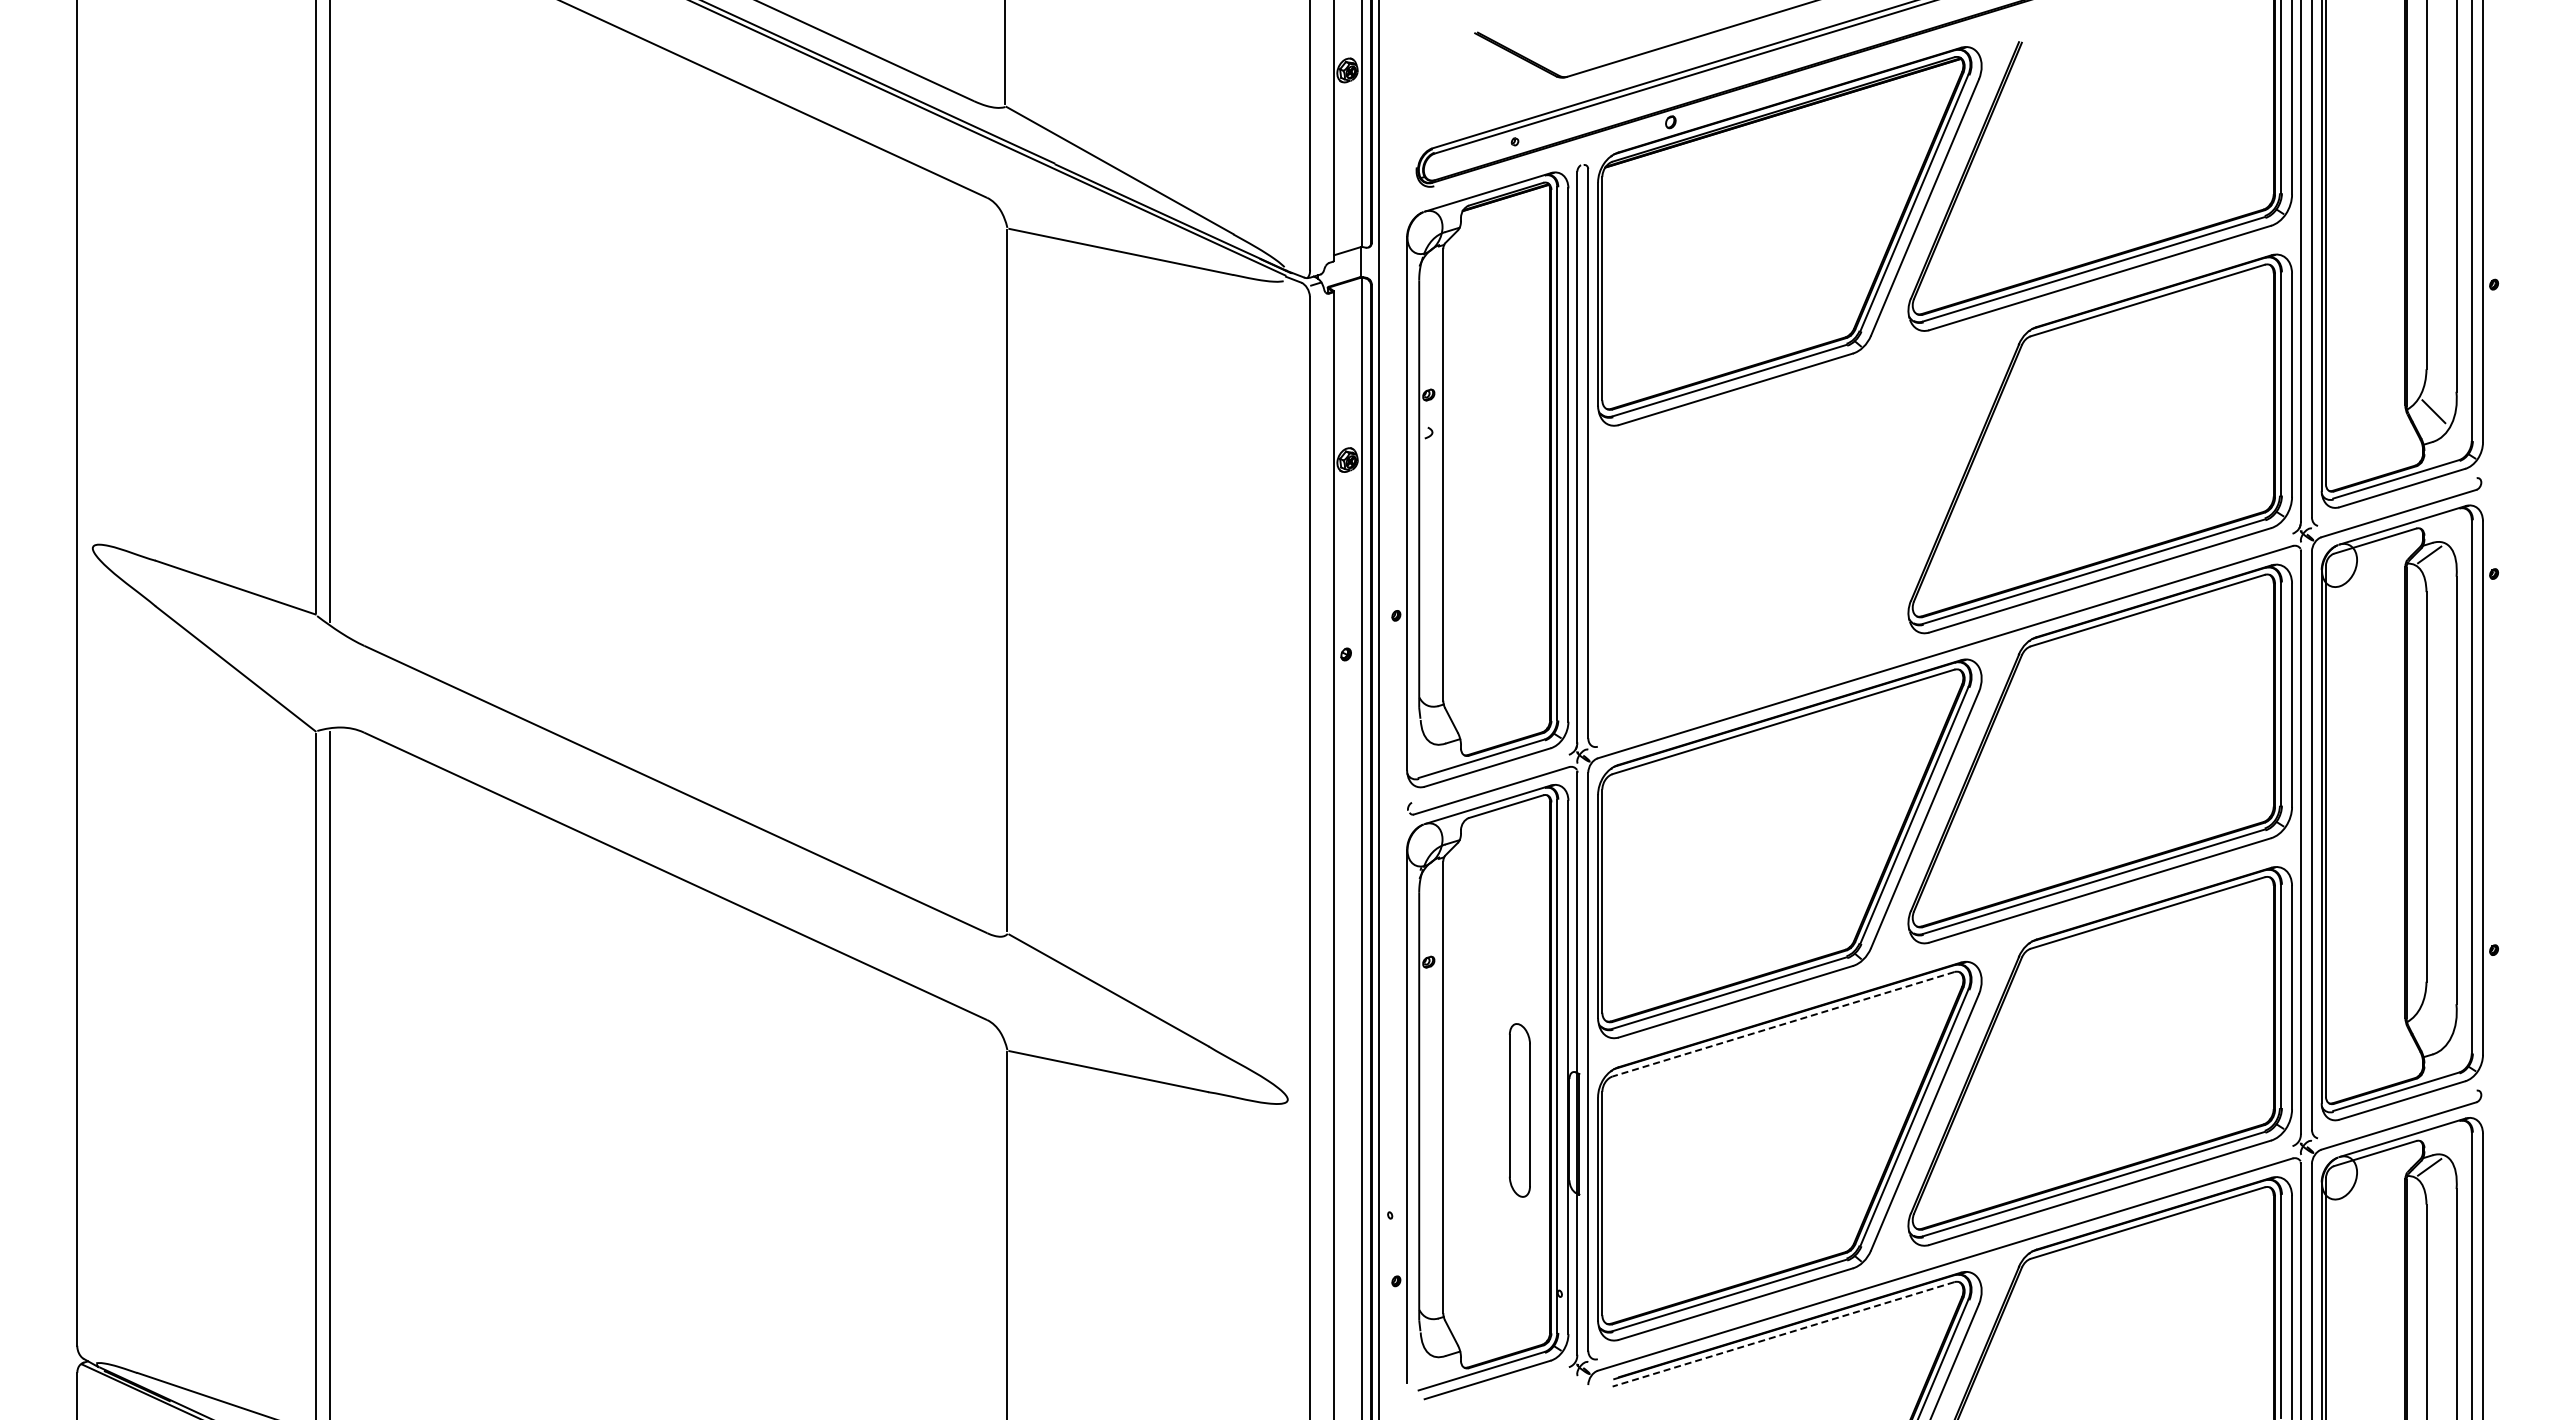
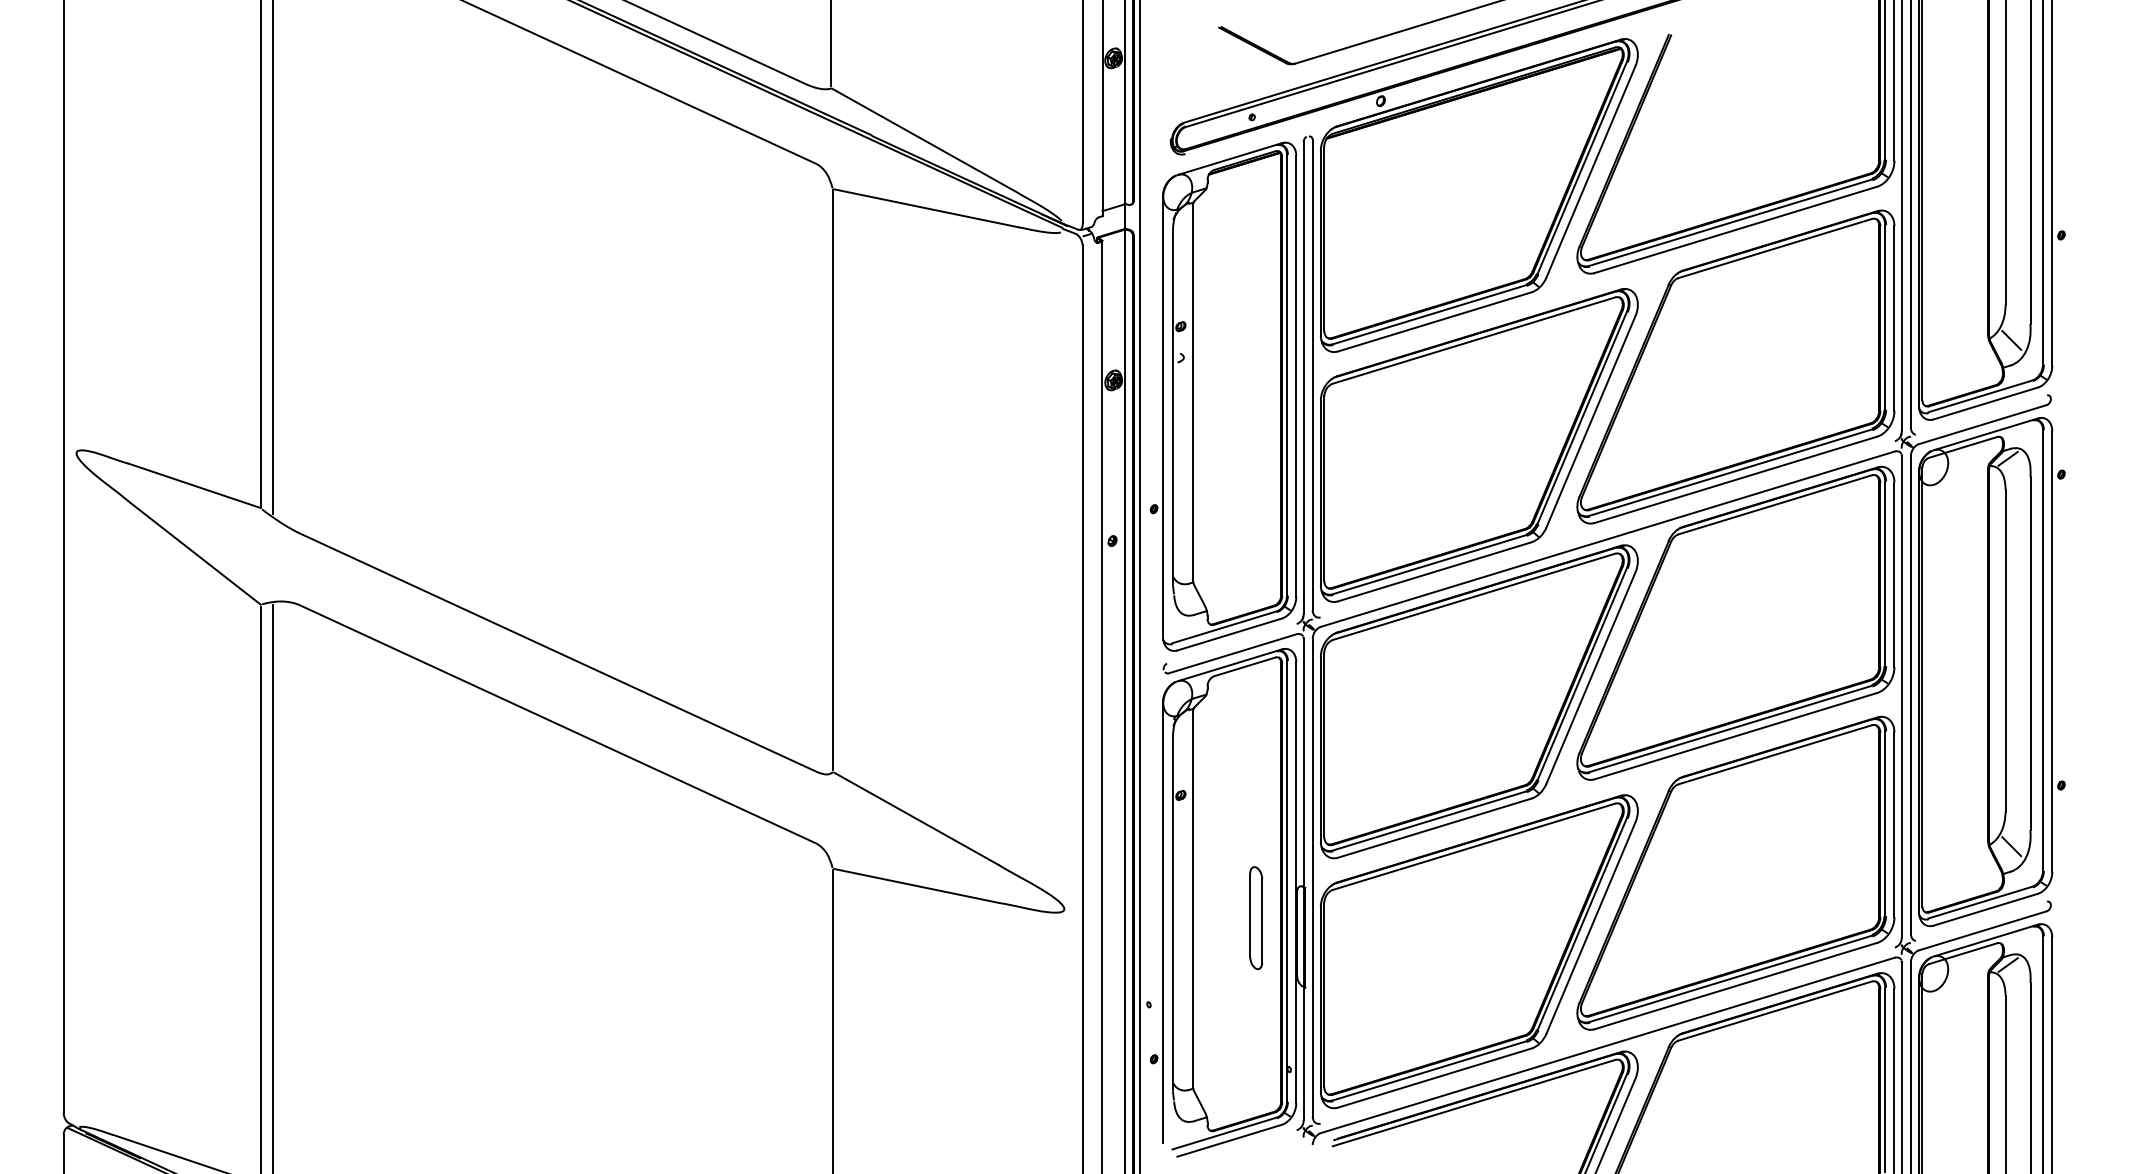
part: (1789, 538) -> (1479, 445), added
line: (2433, 1023) -> (2011, 846), added
line: (1783, 1024) -> (1474, 846), dashed -> solid
part: (1519, 1110) -> (1255, 918), size x0.71
line: (1783, 1334) -> (1474, 1103), dashed -> solid

